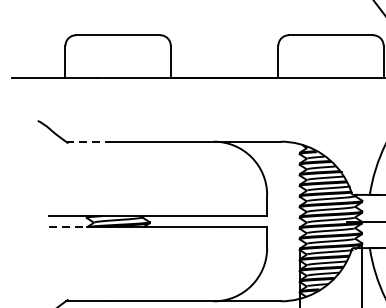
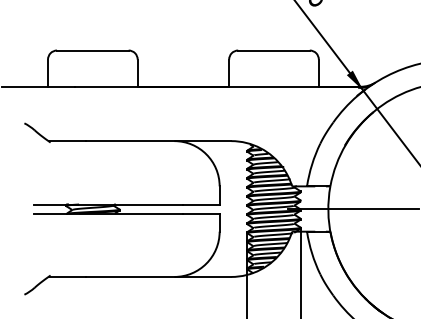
line: (88, 142) -> (67, 141), dashed -> solid
line: (68, 226) -> (50, 213), dashed -> solid

